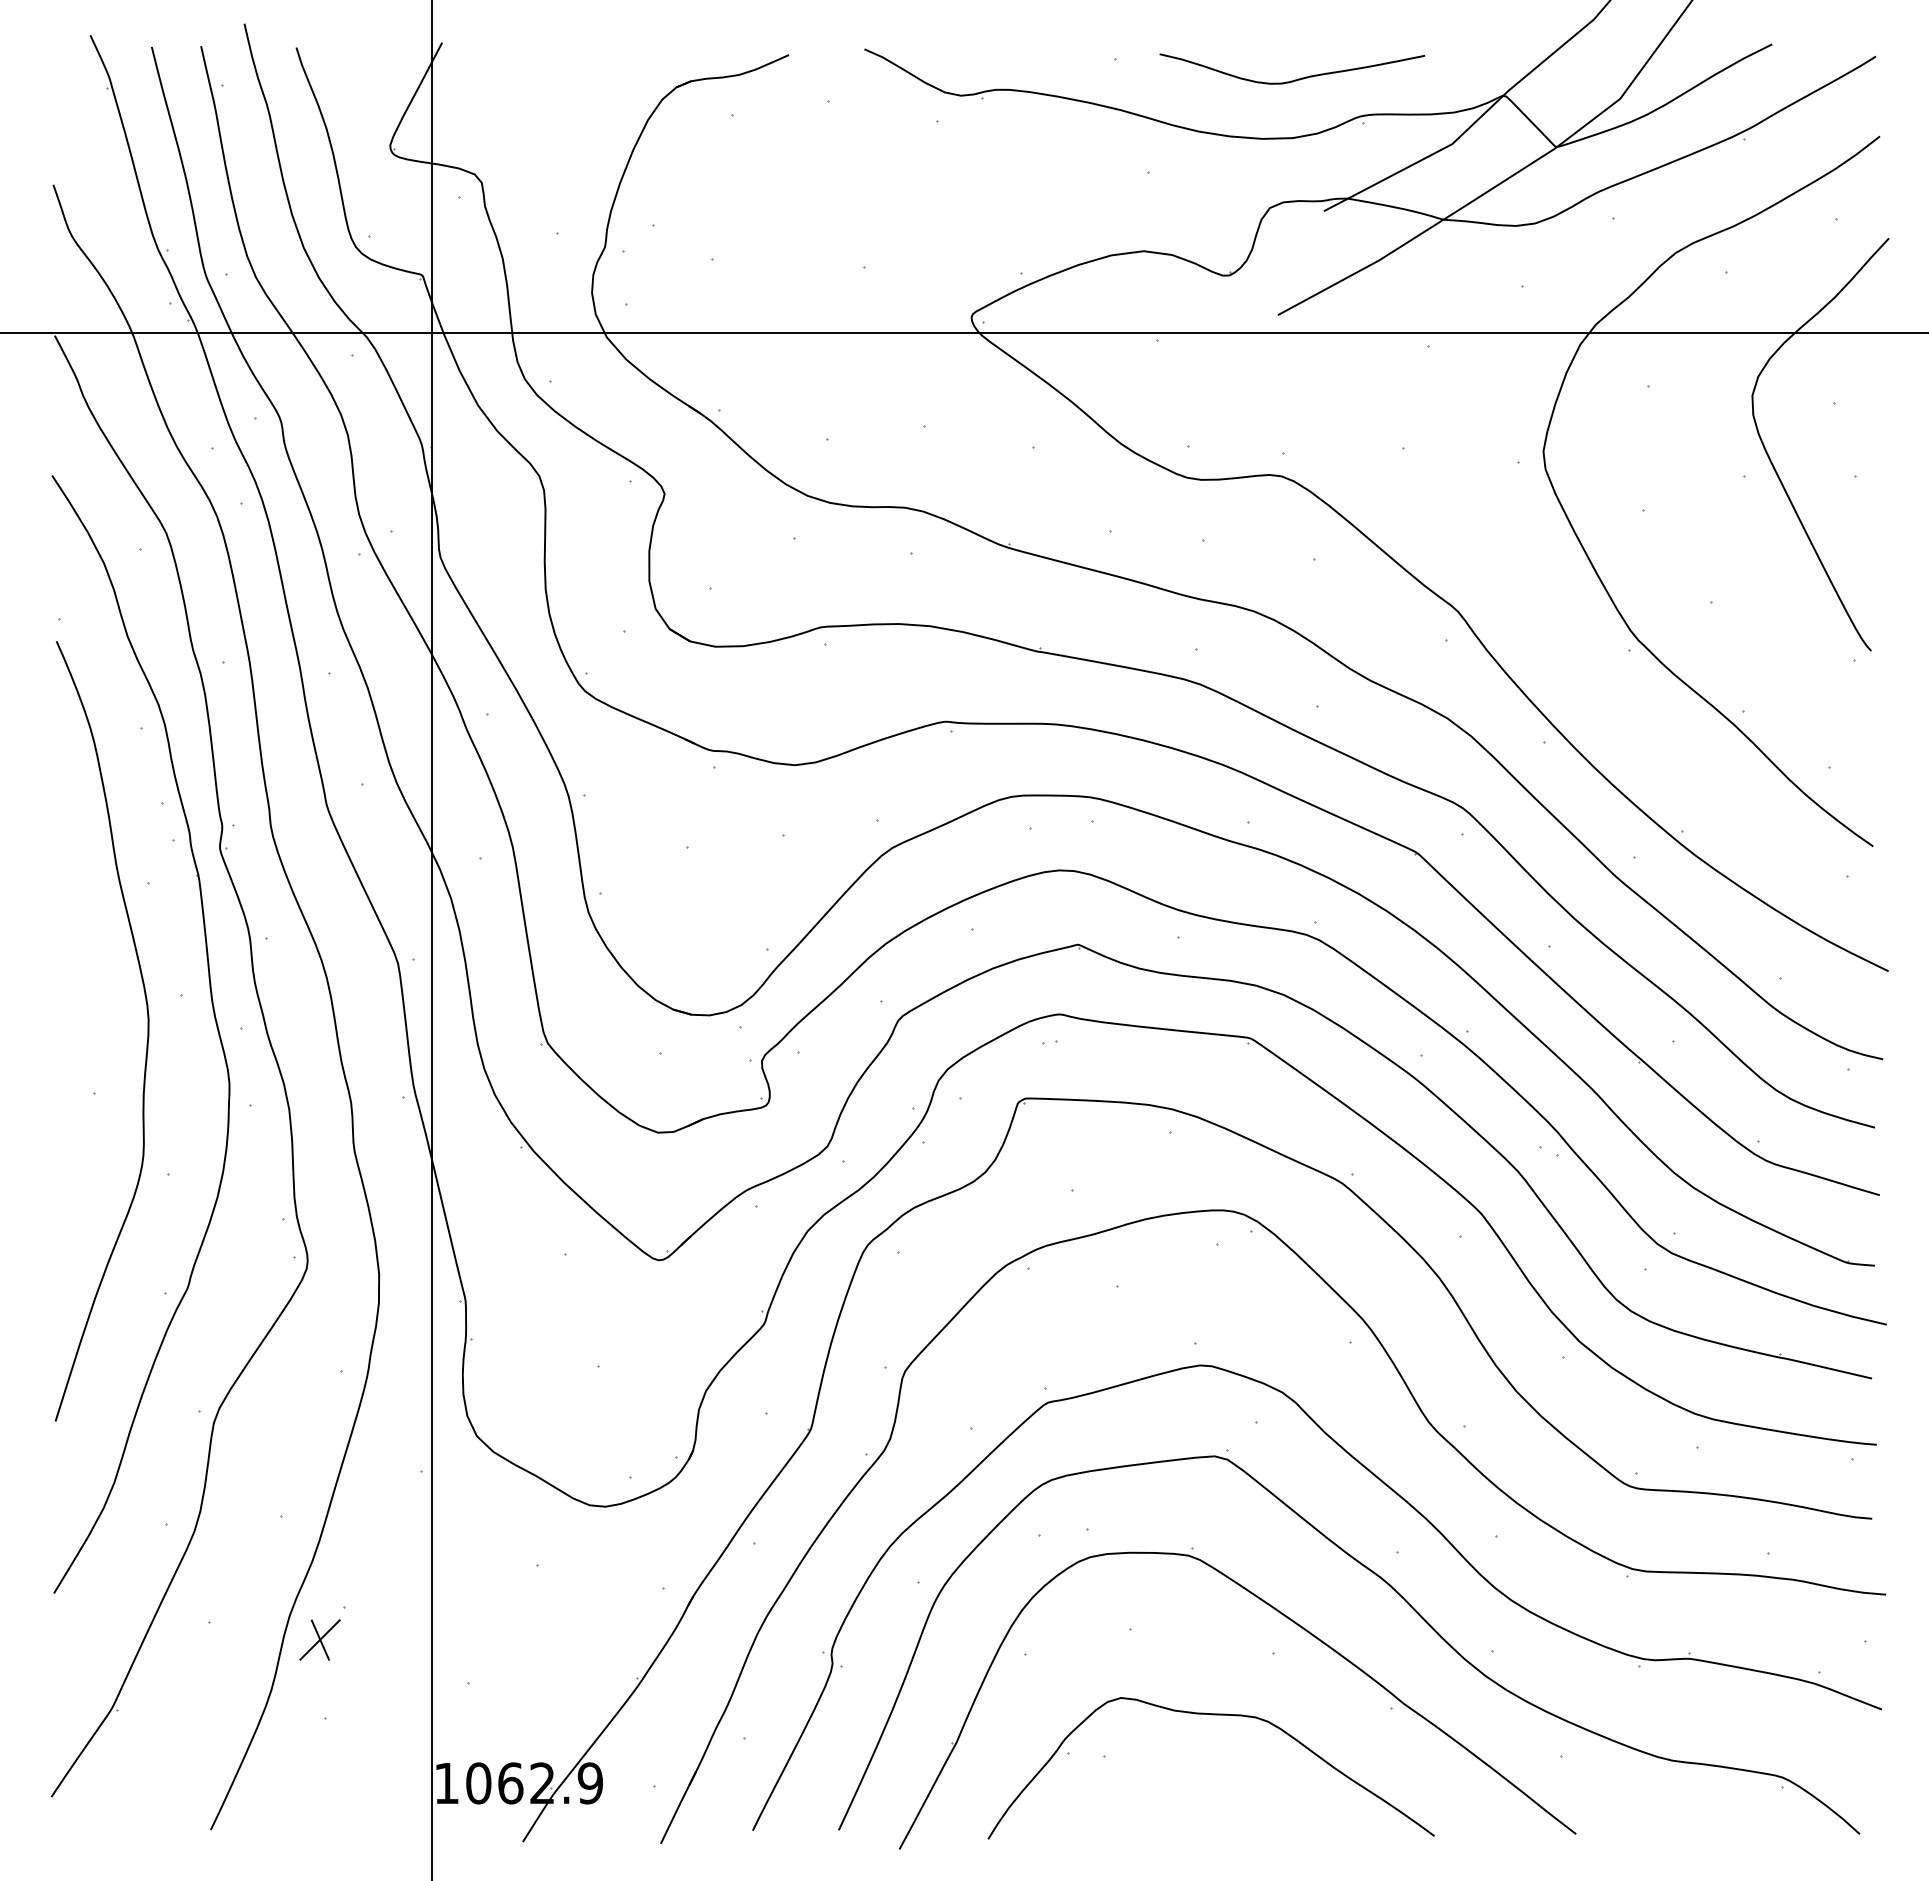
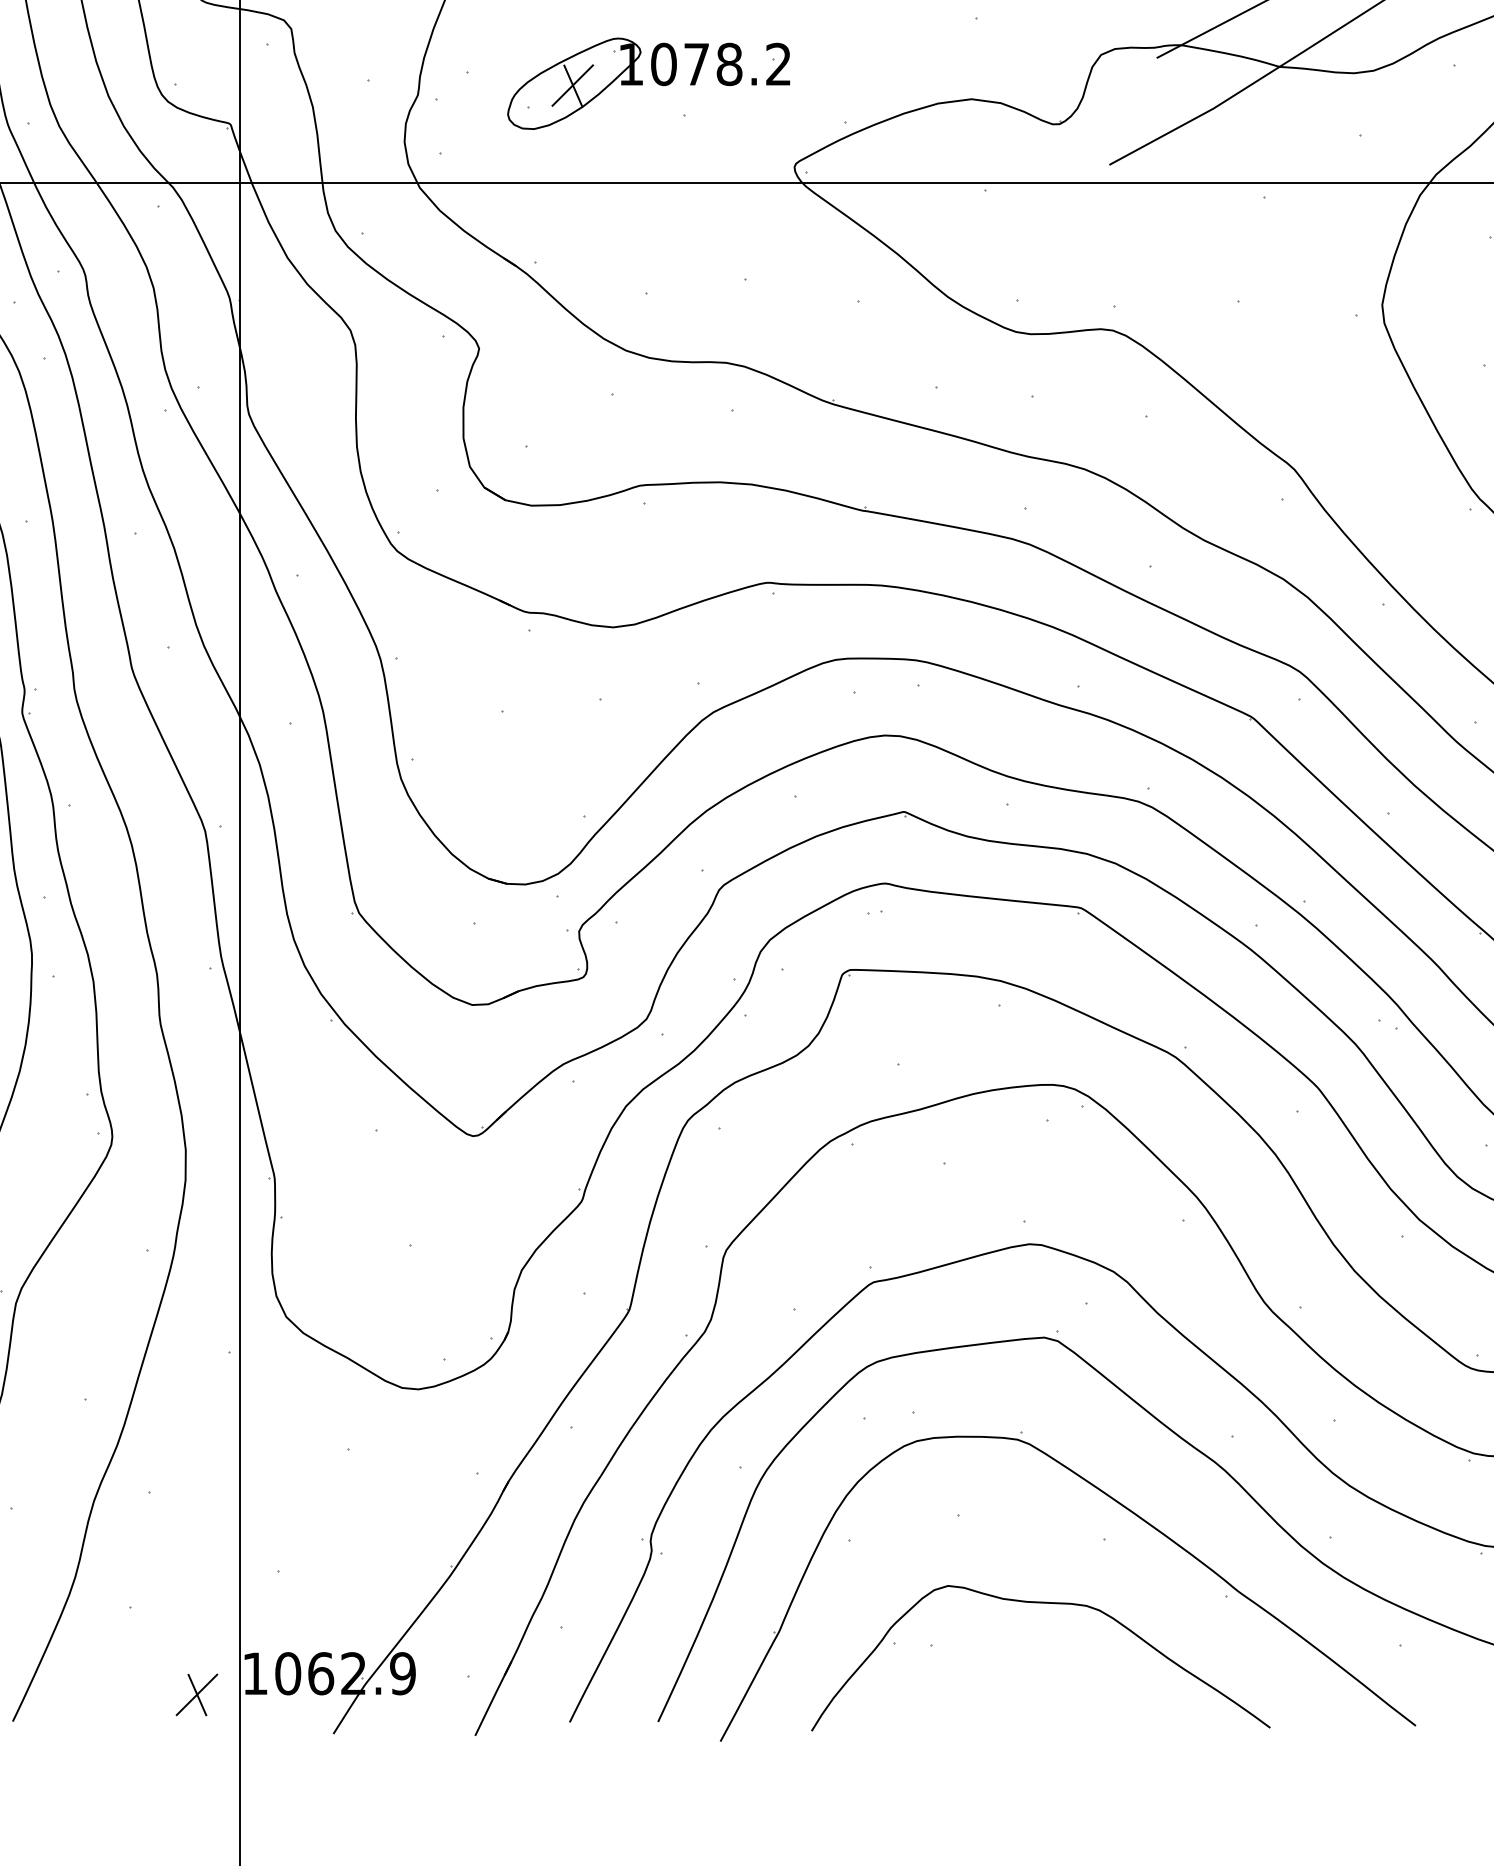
part: (829, 236) -> (648, 84), added
part: (319, 1639) -> (196, 1694), moved

